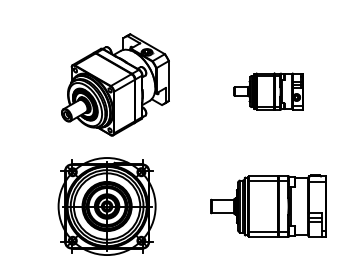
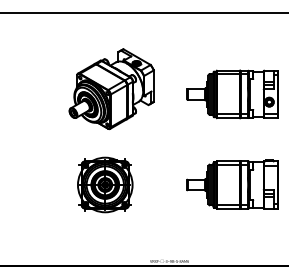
part: (268, 91) -> (232, 94), size x1.67
part: (107, 205) -> (105, 184), size x0.71

